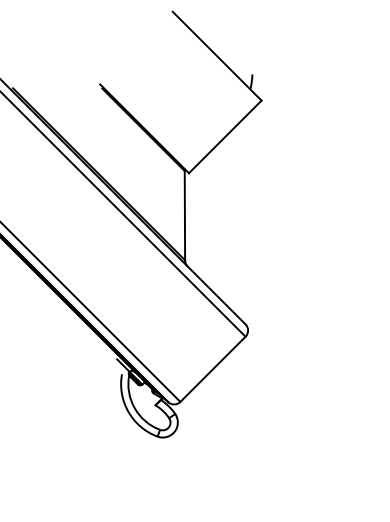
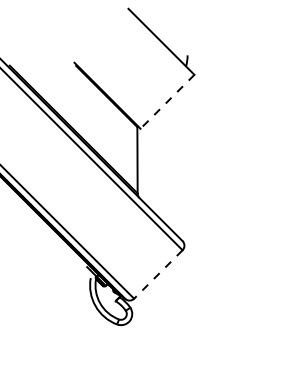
line: (225, 137) -> (167, 102), solid -> dashed
line: (213, 369) -> (158, 274), solid -> dashed

